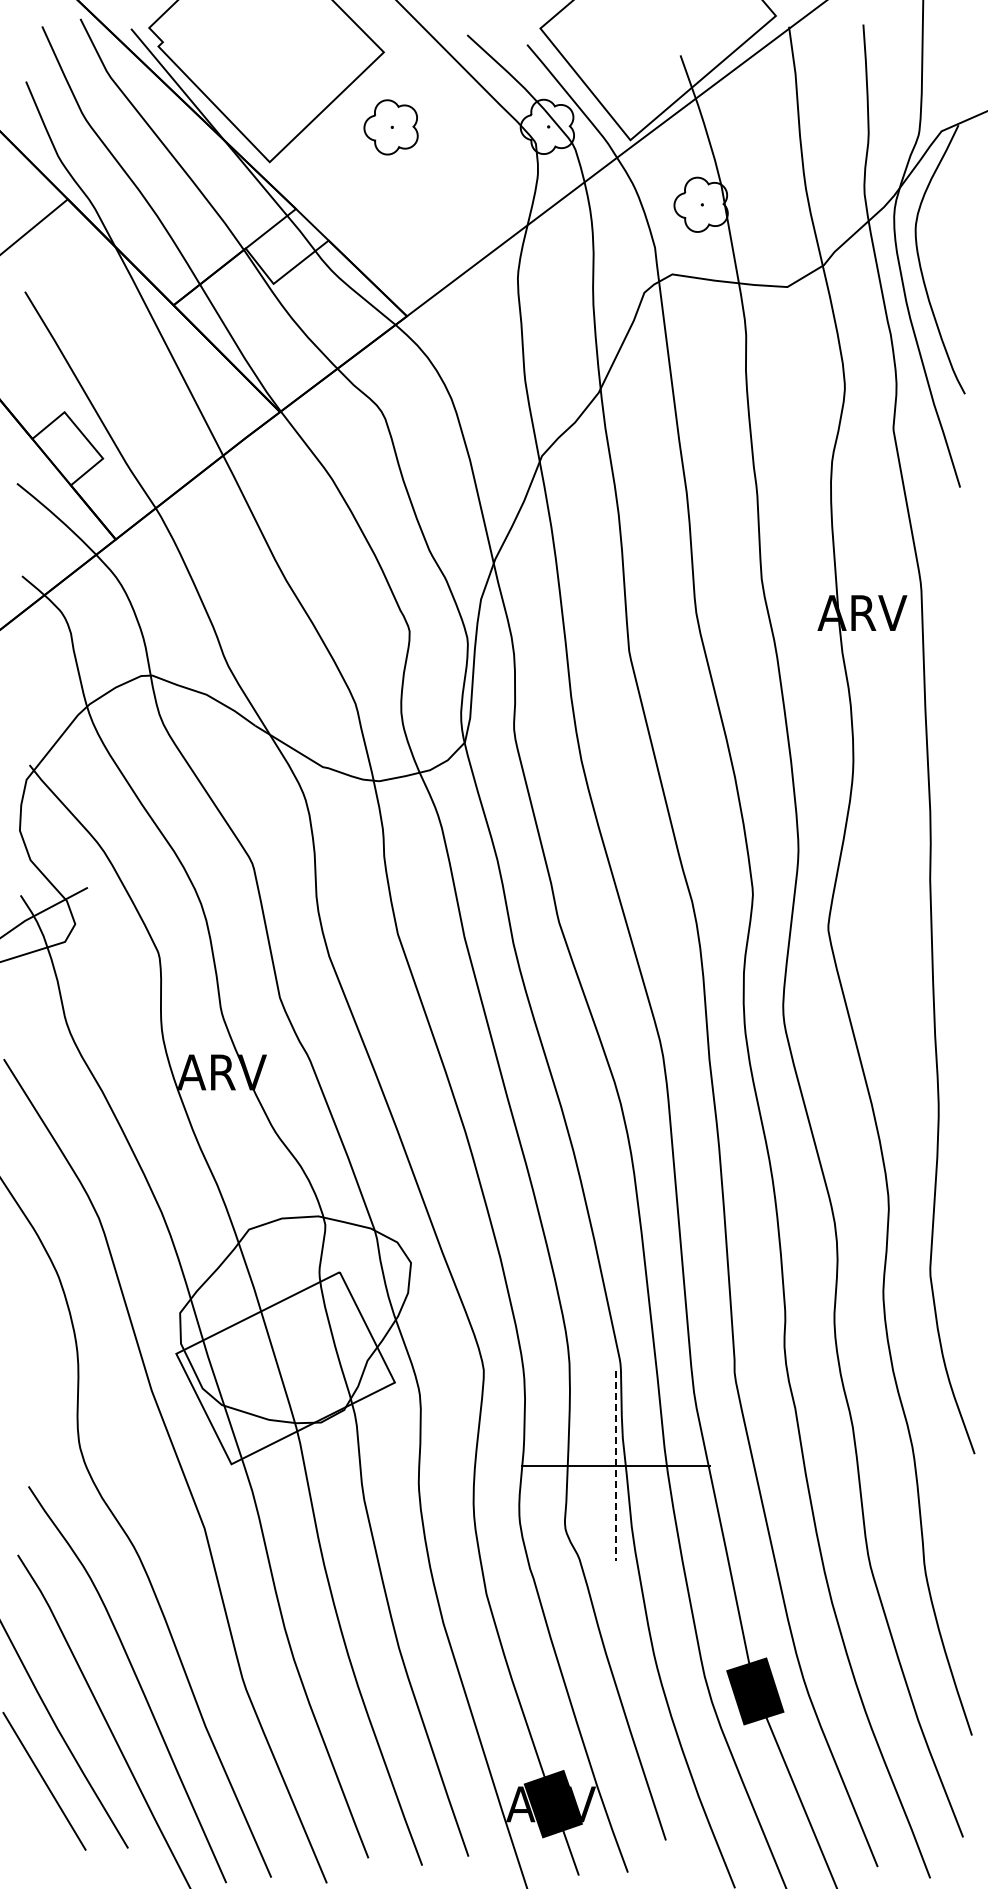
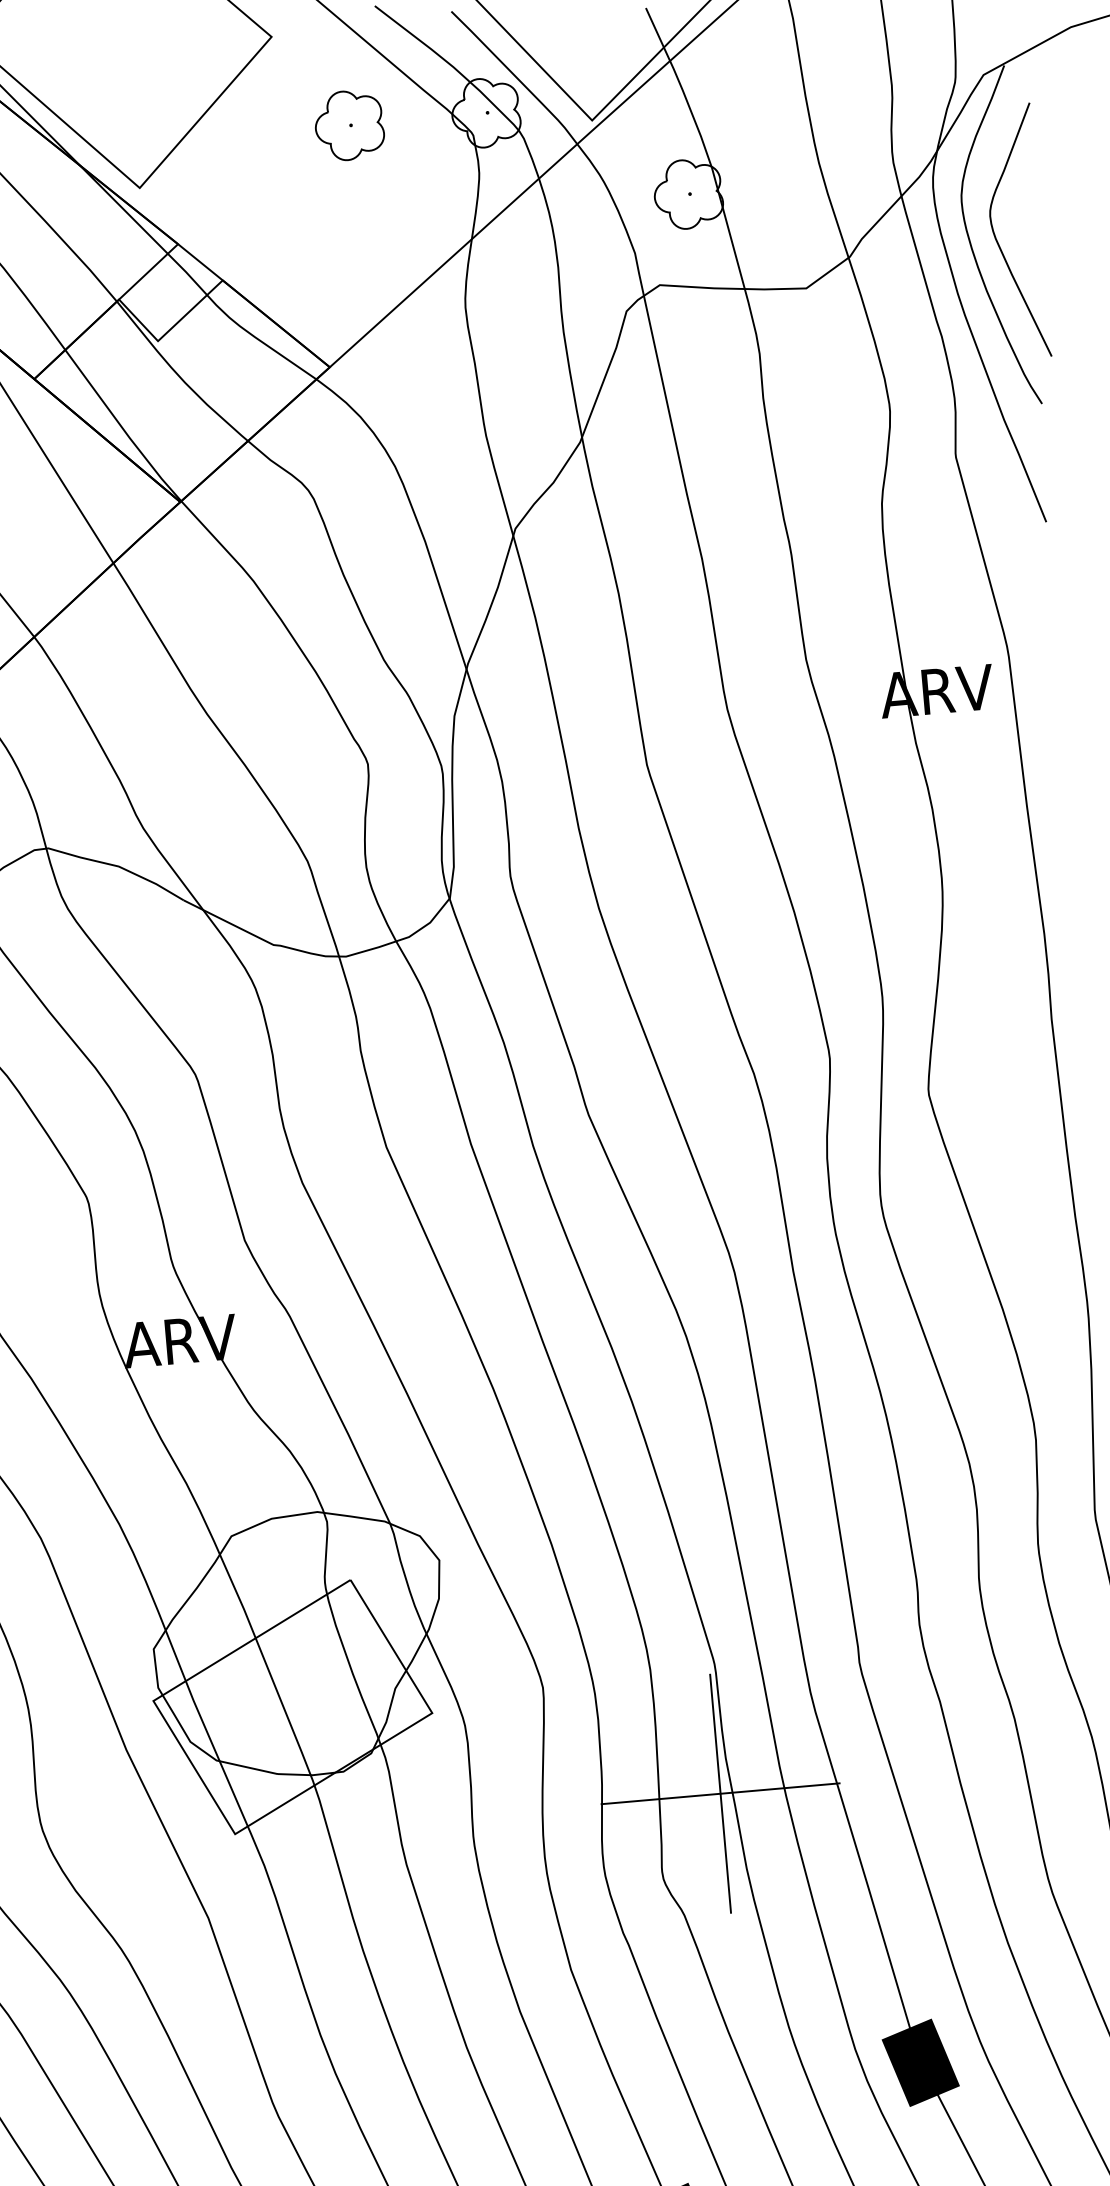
part: (390, 127) -> (348, 125), moved
curve: (941, 261) -> (997, 239), added
line: (616, 1466) -> (720, 1794), dashed -> solid

